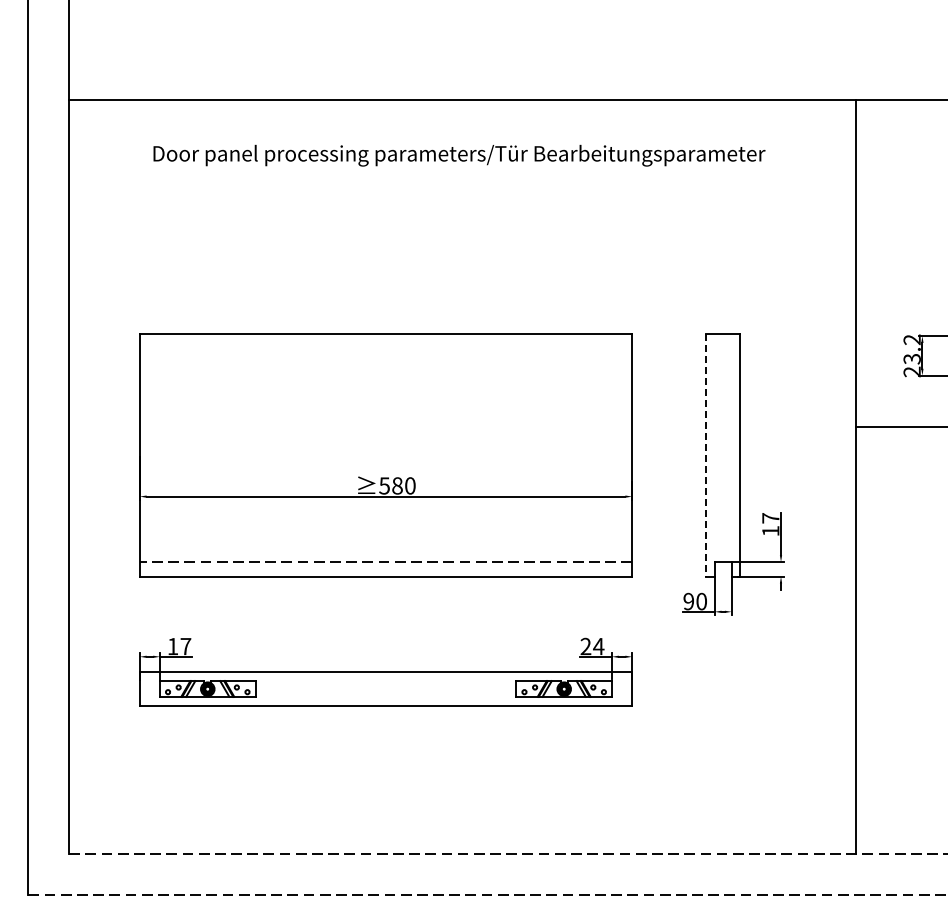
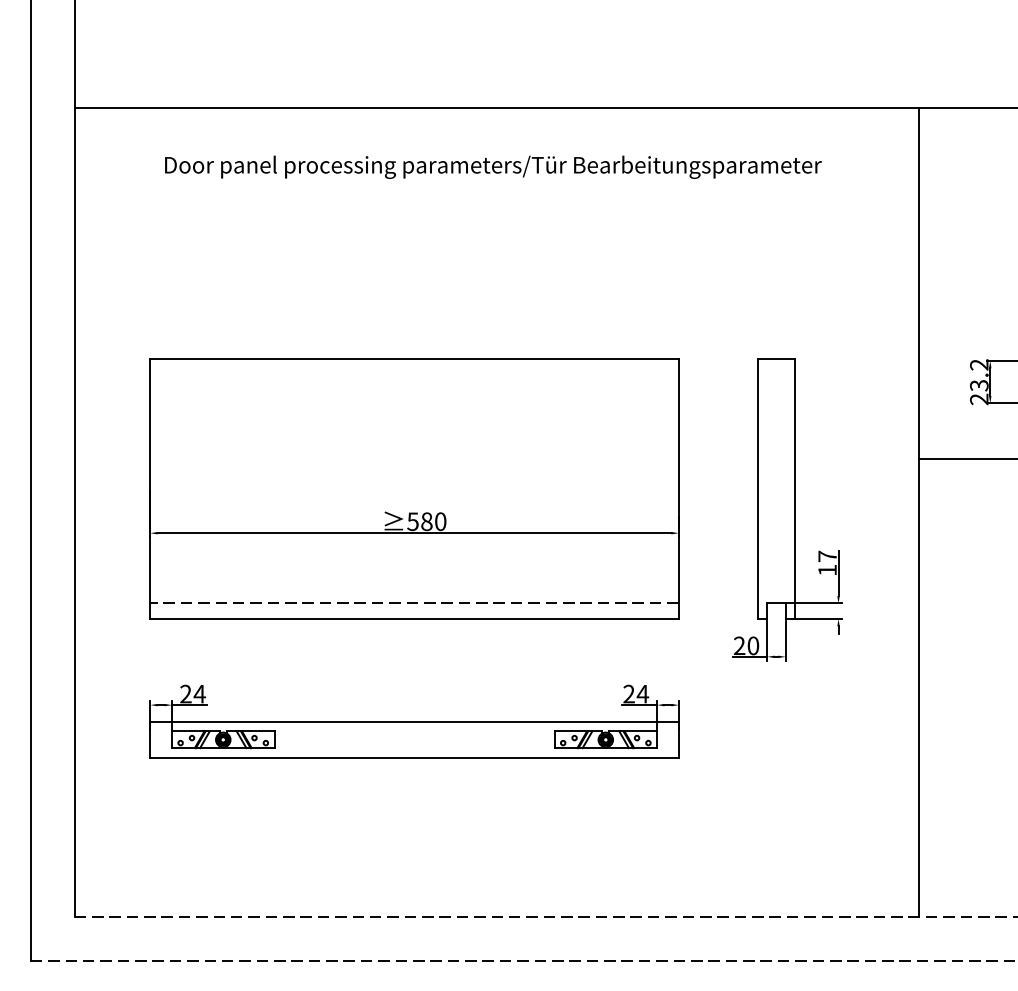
line: (706, 455) -> (758, 489), dashed -> solid
text: (688, 601) -> (739, 645), 90 -> 20
text: (179, 646) -> (192, 694), 17 -> 24

